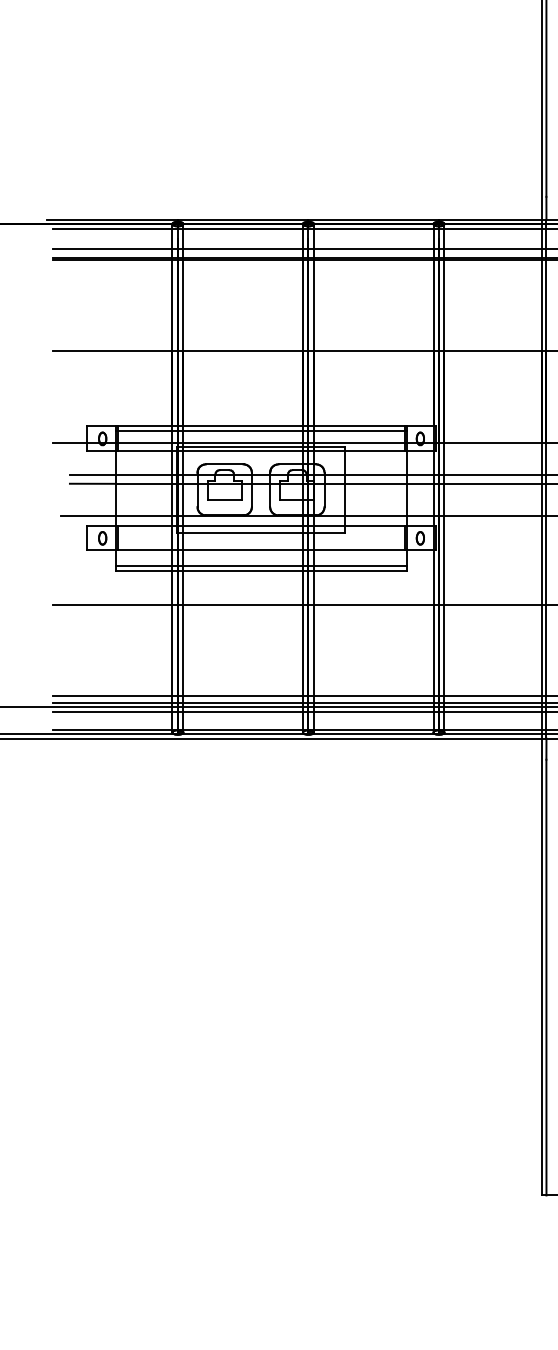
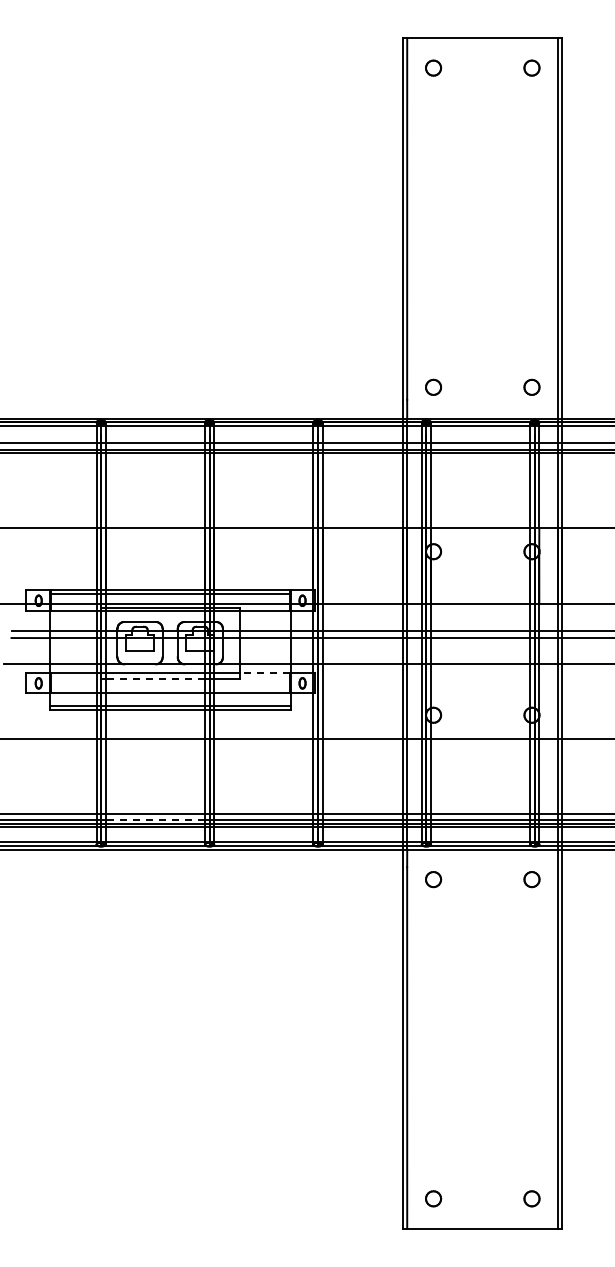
line: (374, 525) -> (264, 672), solid -> dashed
line: (243, 532) -> (155, 678), solid -> dashed
line: (243, 702) -> (155, 819), solid -> dashed

